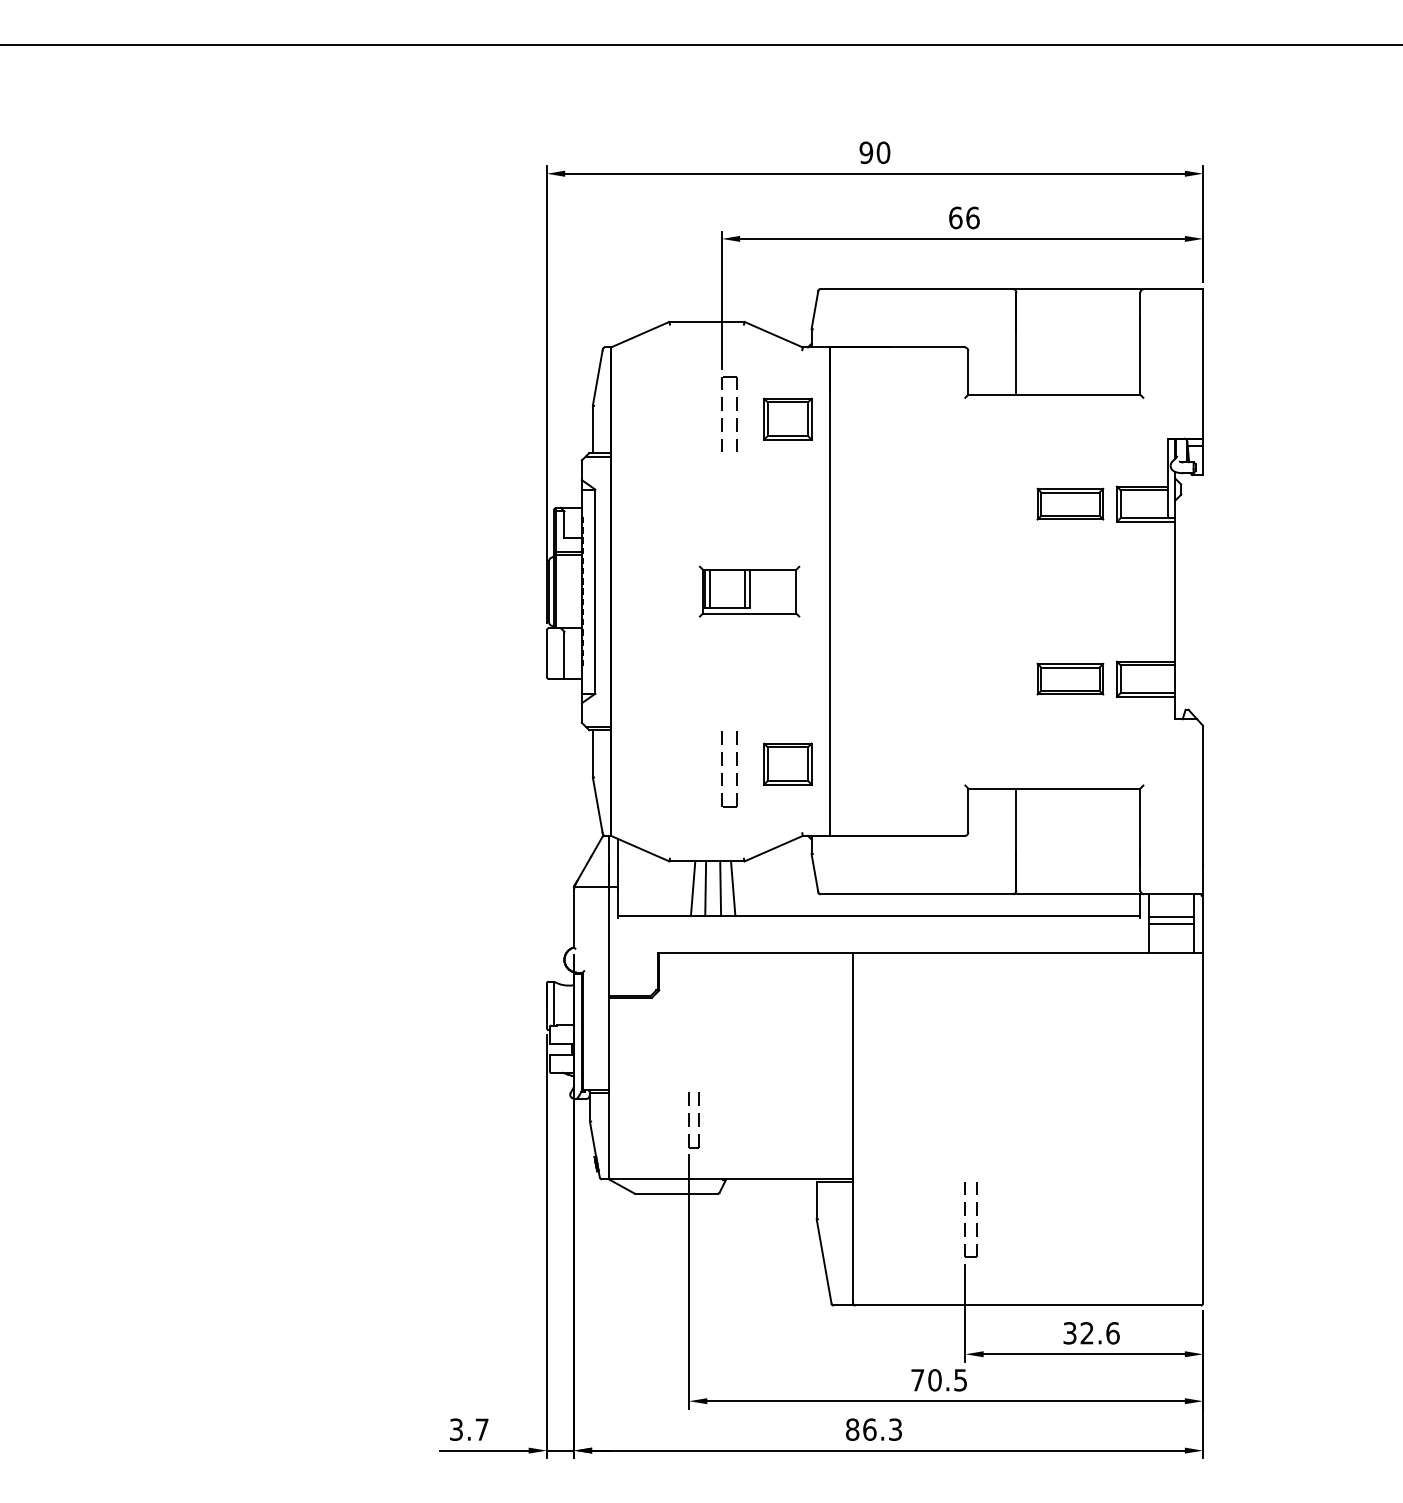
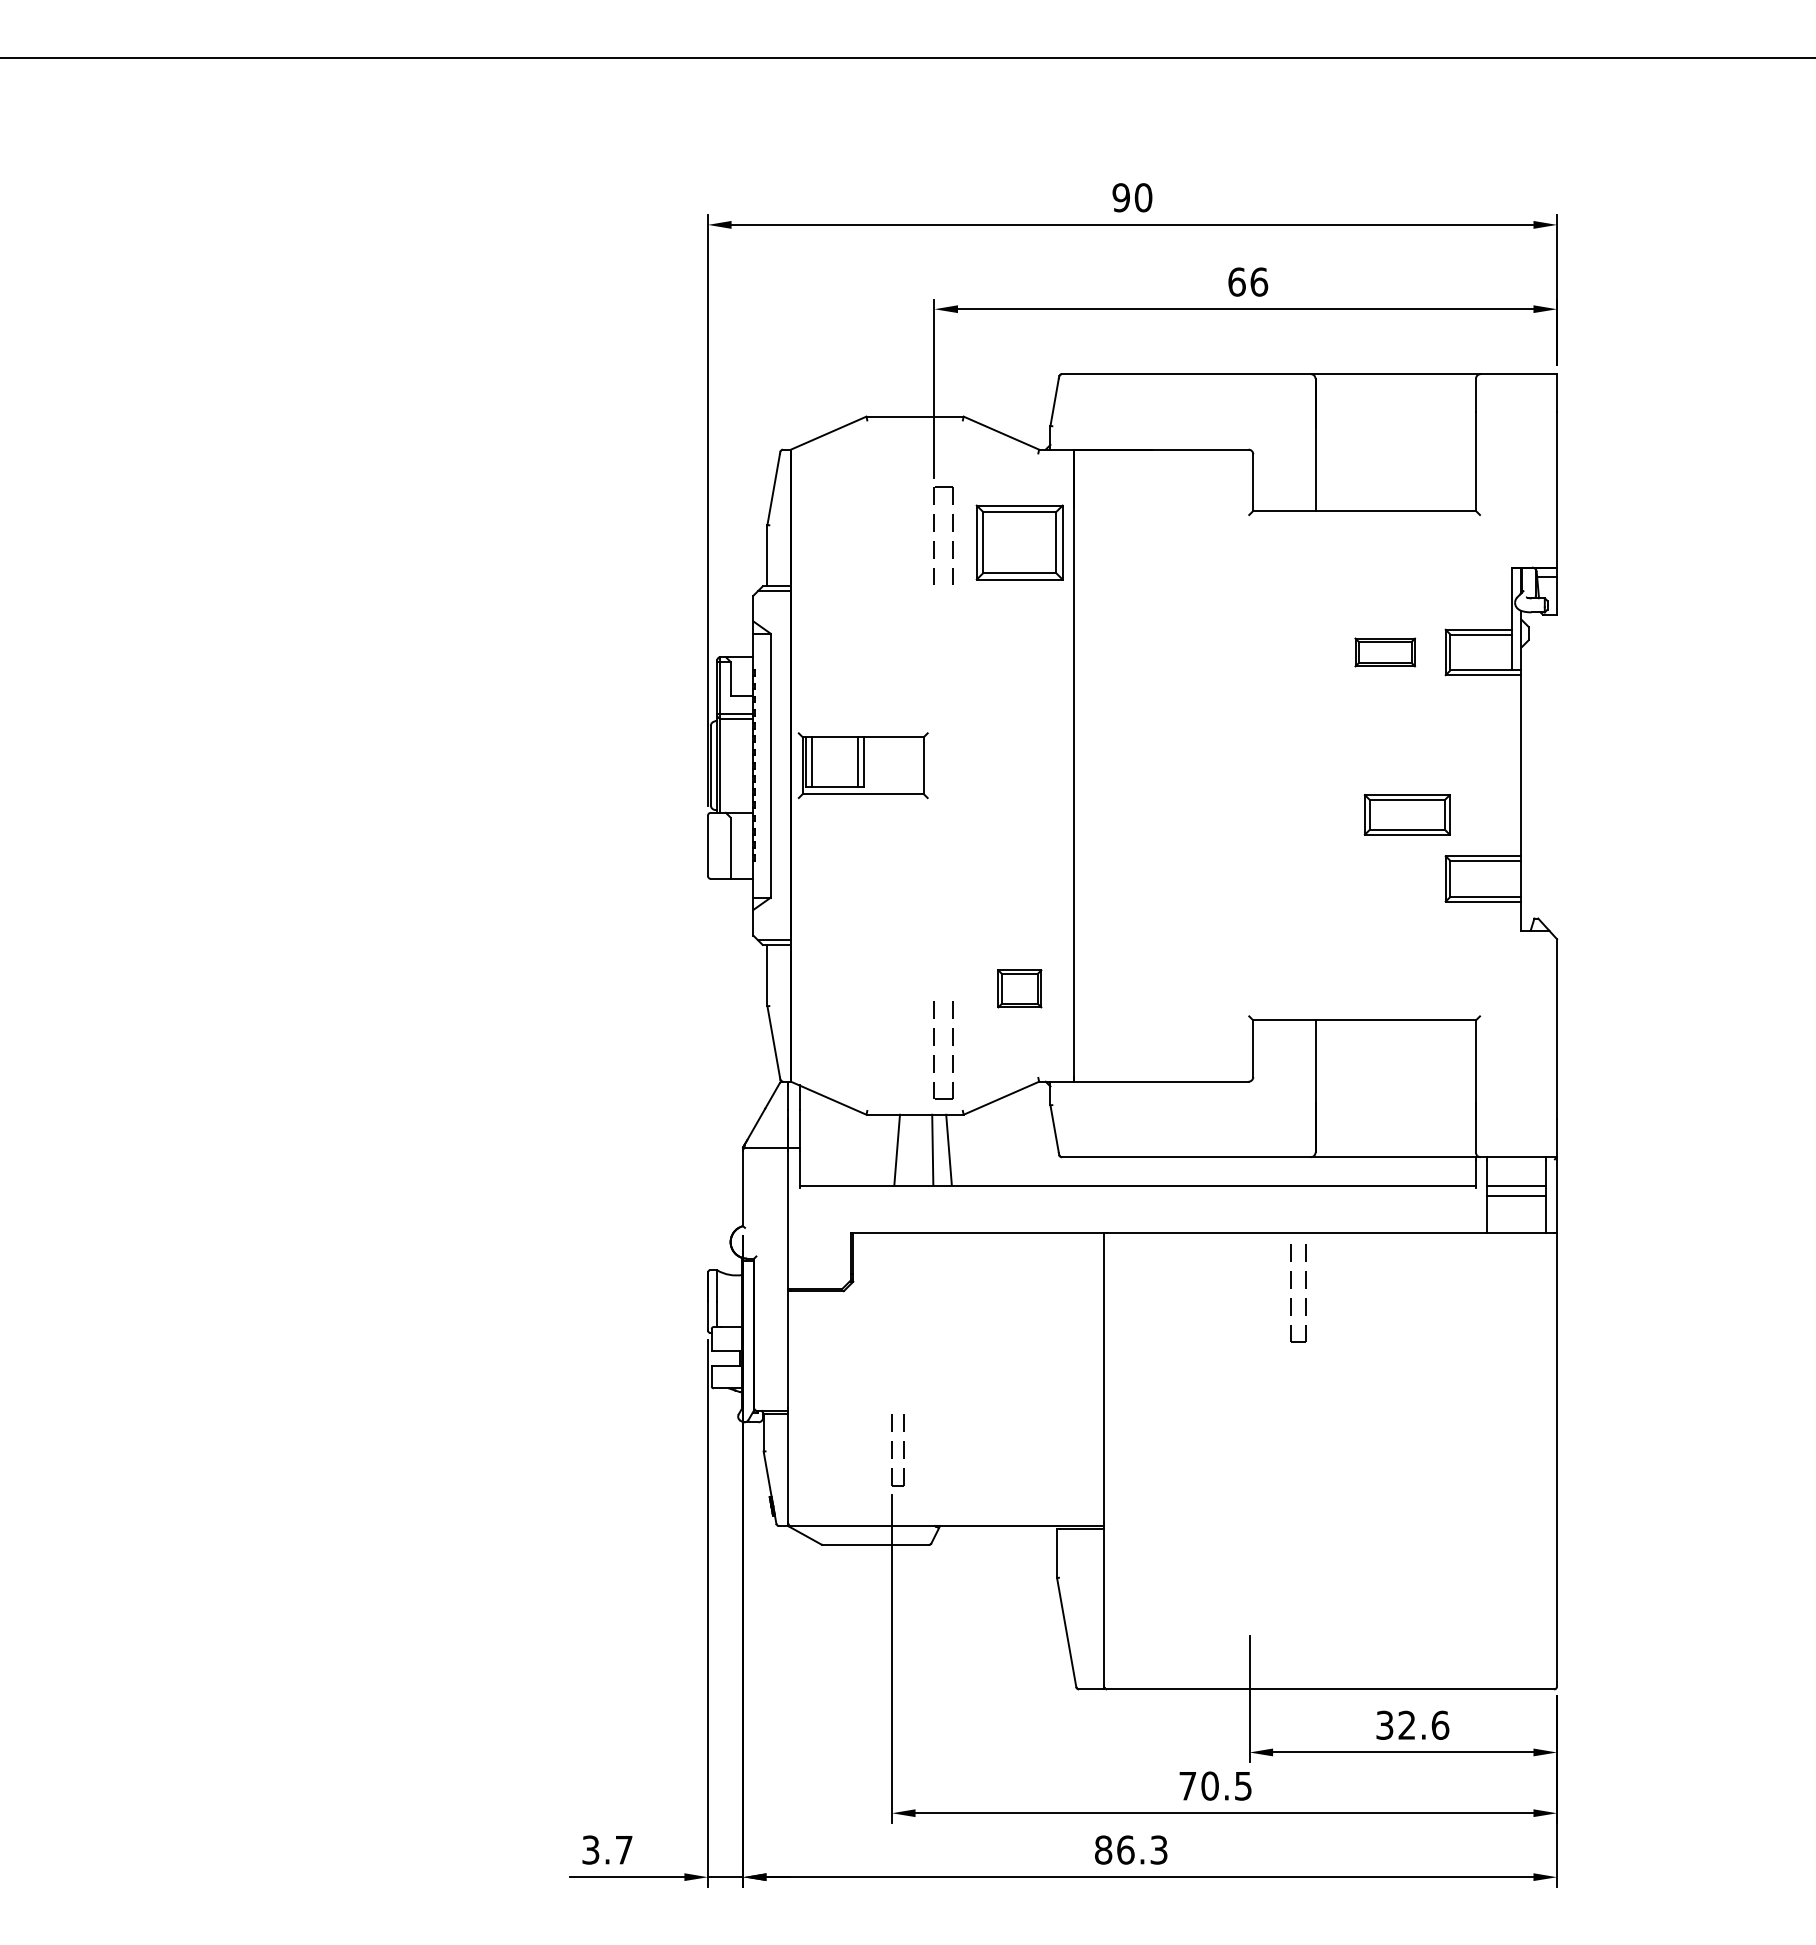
part: (787, 419) -> (1019, 542), size x1.4
part: (1069, 504) -> (1384, 652), size x0.7
part: (749, 591) -> (862, 765), moved
part: (1069, 678) -> (1406, 814), moved
part: (787, 763) -> (1019, 988), size x0.7
part: (721, 765) -> (934, 1045), moved
line: (704, 888) -> (912, 1149), removed
part: (966, 1215) -> (1291, 1288), moved

